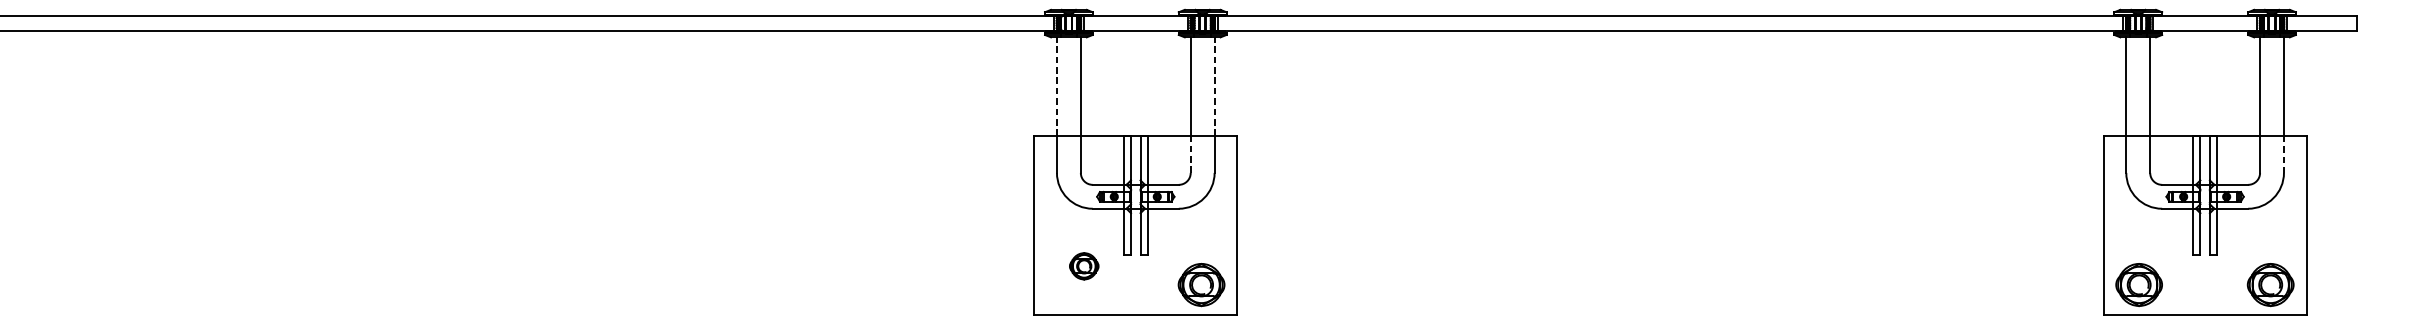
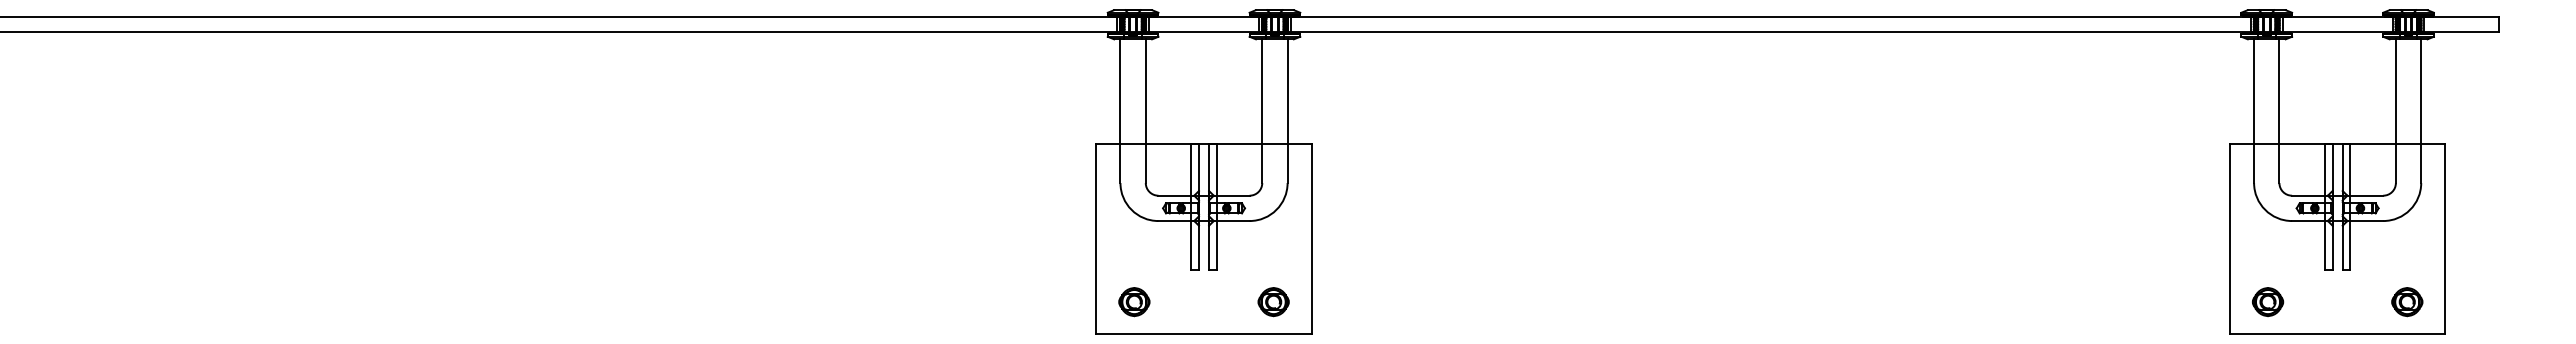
line: (1056, 86) -> (1120, 91), dashed -> solid
line: (1214, 86) -> (1287, 91), dashed -> solid
line: (1190, 154) -> (1262, 163), dashed -> solid
line: (2284, 154) -> (2421, 163), dashed -> solid
part: (1084, 266) -> (1134, 302), moved
part: (1201, 285) -> (1273, 302), size x0.62
part: (2139, 285) -> (2268, 302), size x0.62
part: (2271, 285) -> (2407, 302), size x0.62

